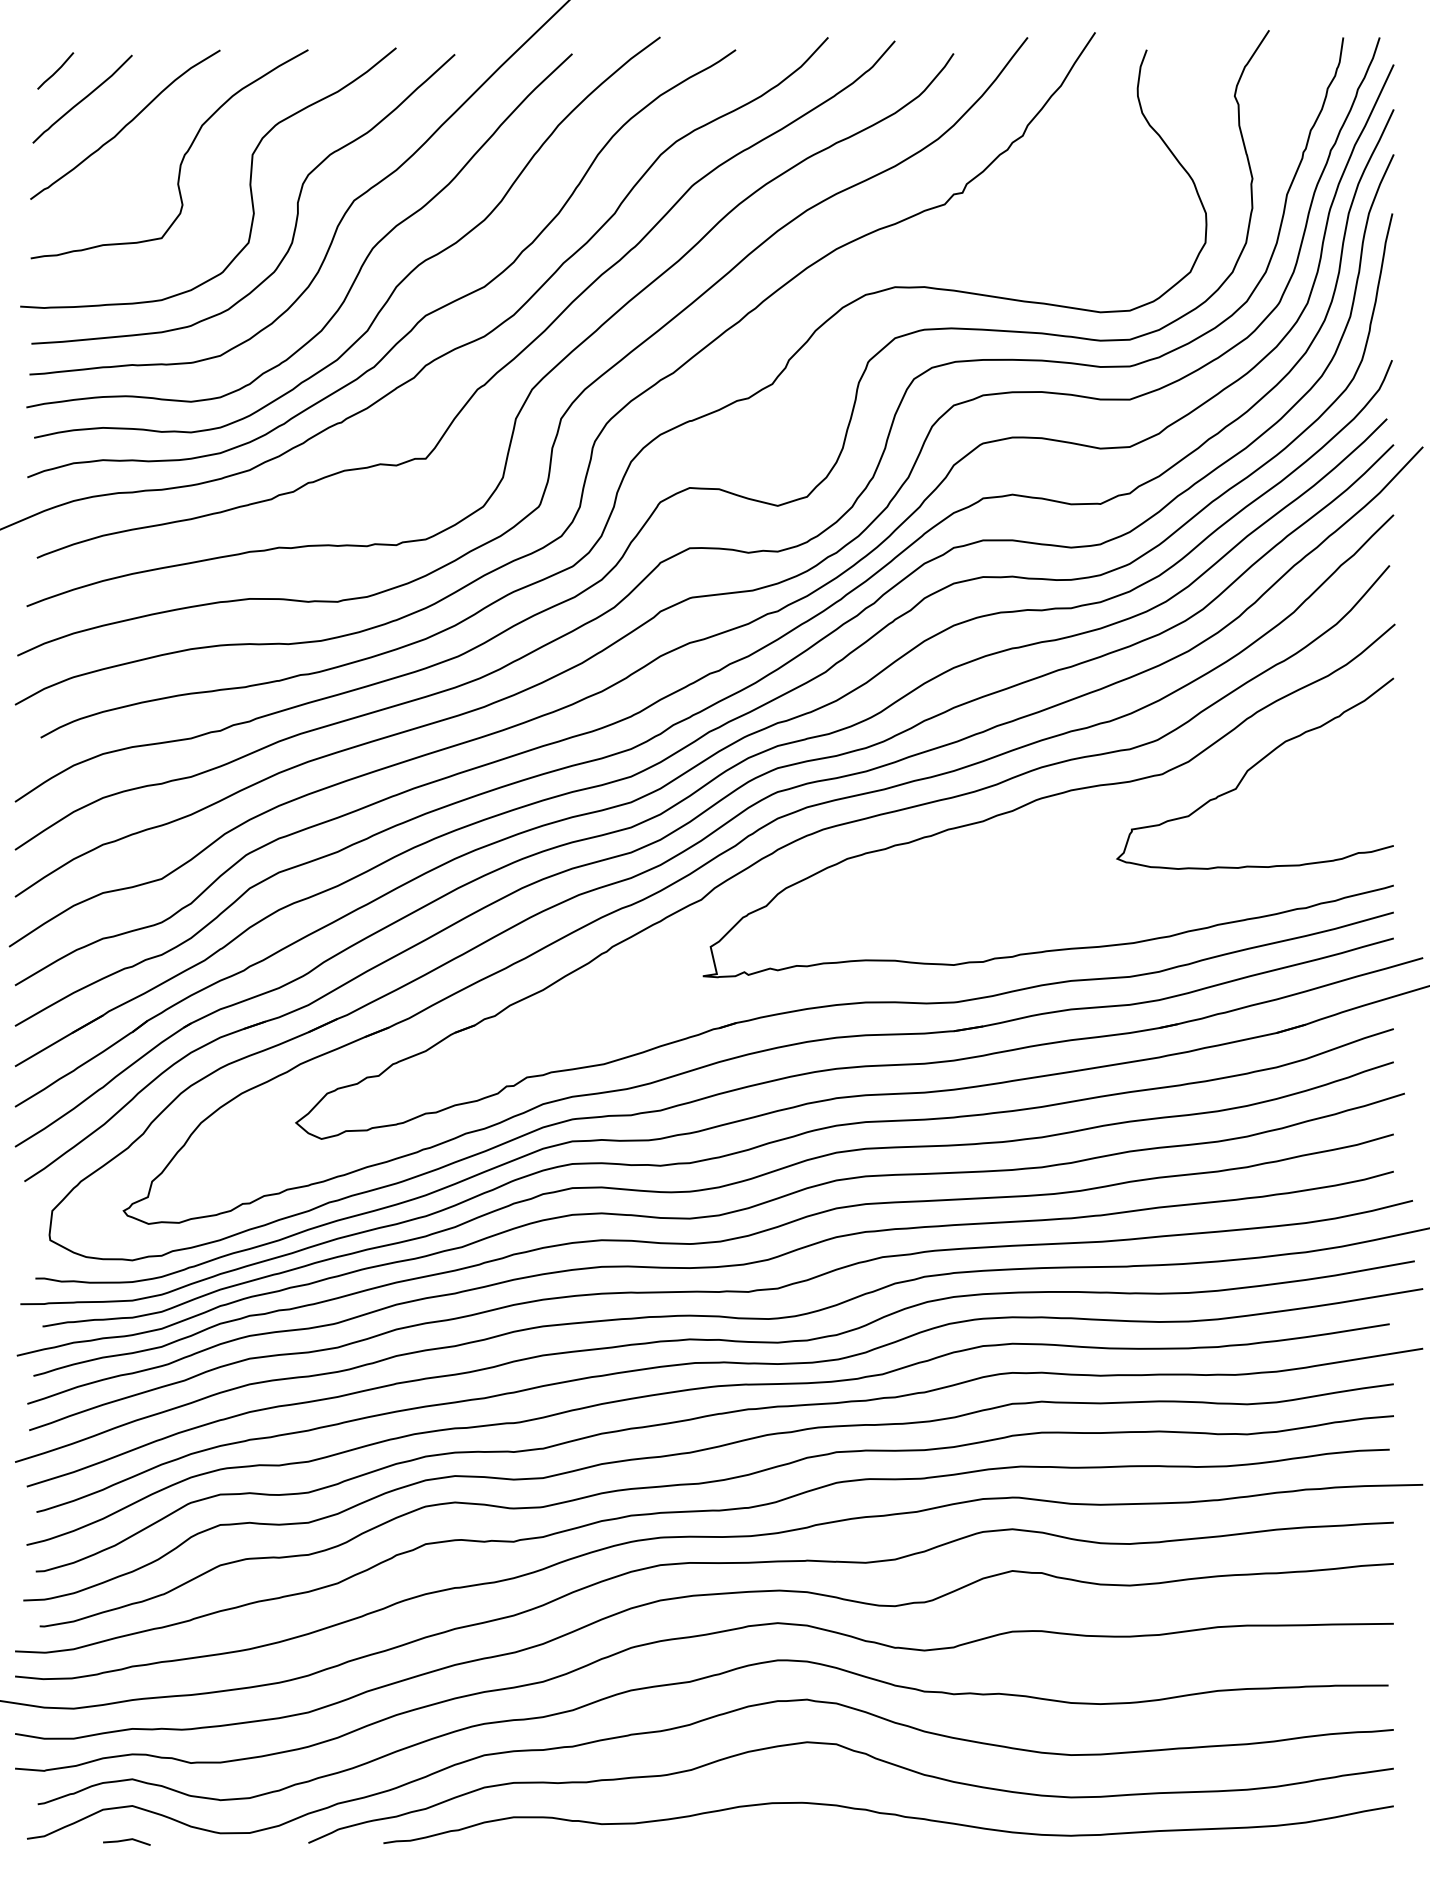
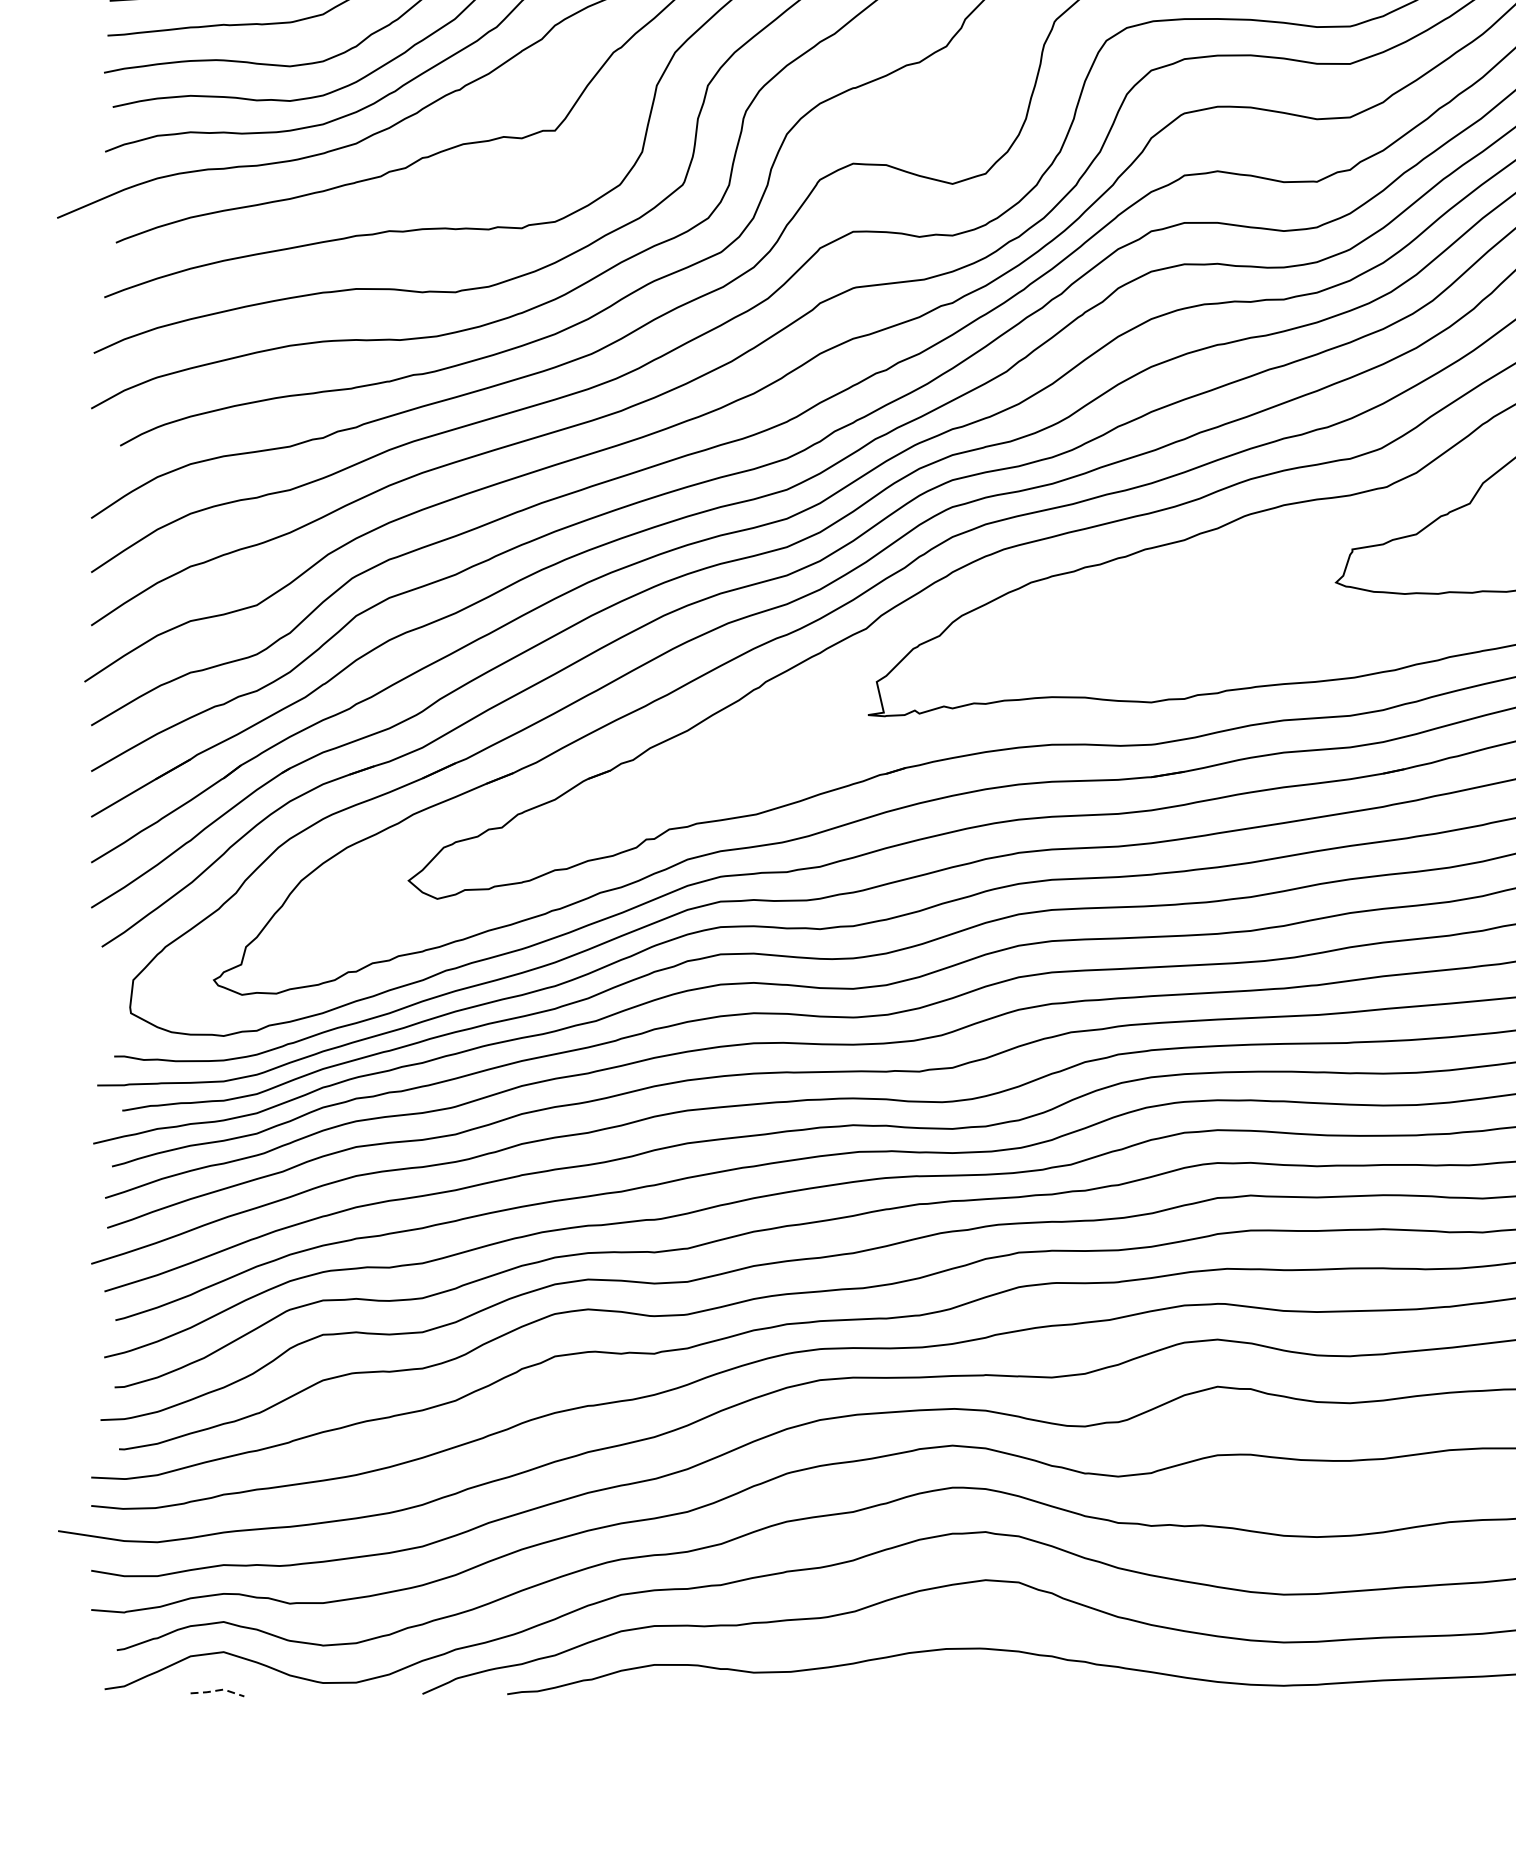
line: (127, 1839) -> (218, 1689), solid -> dashed

